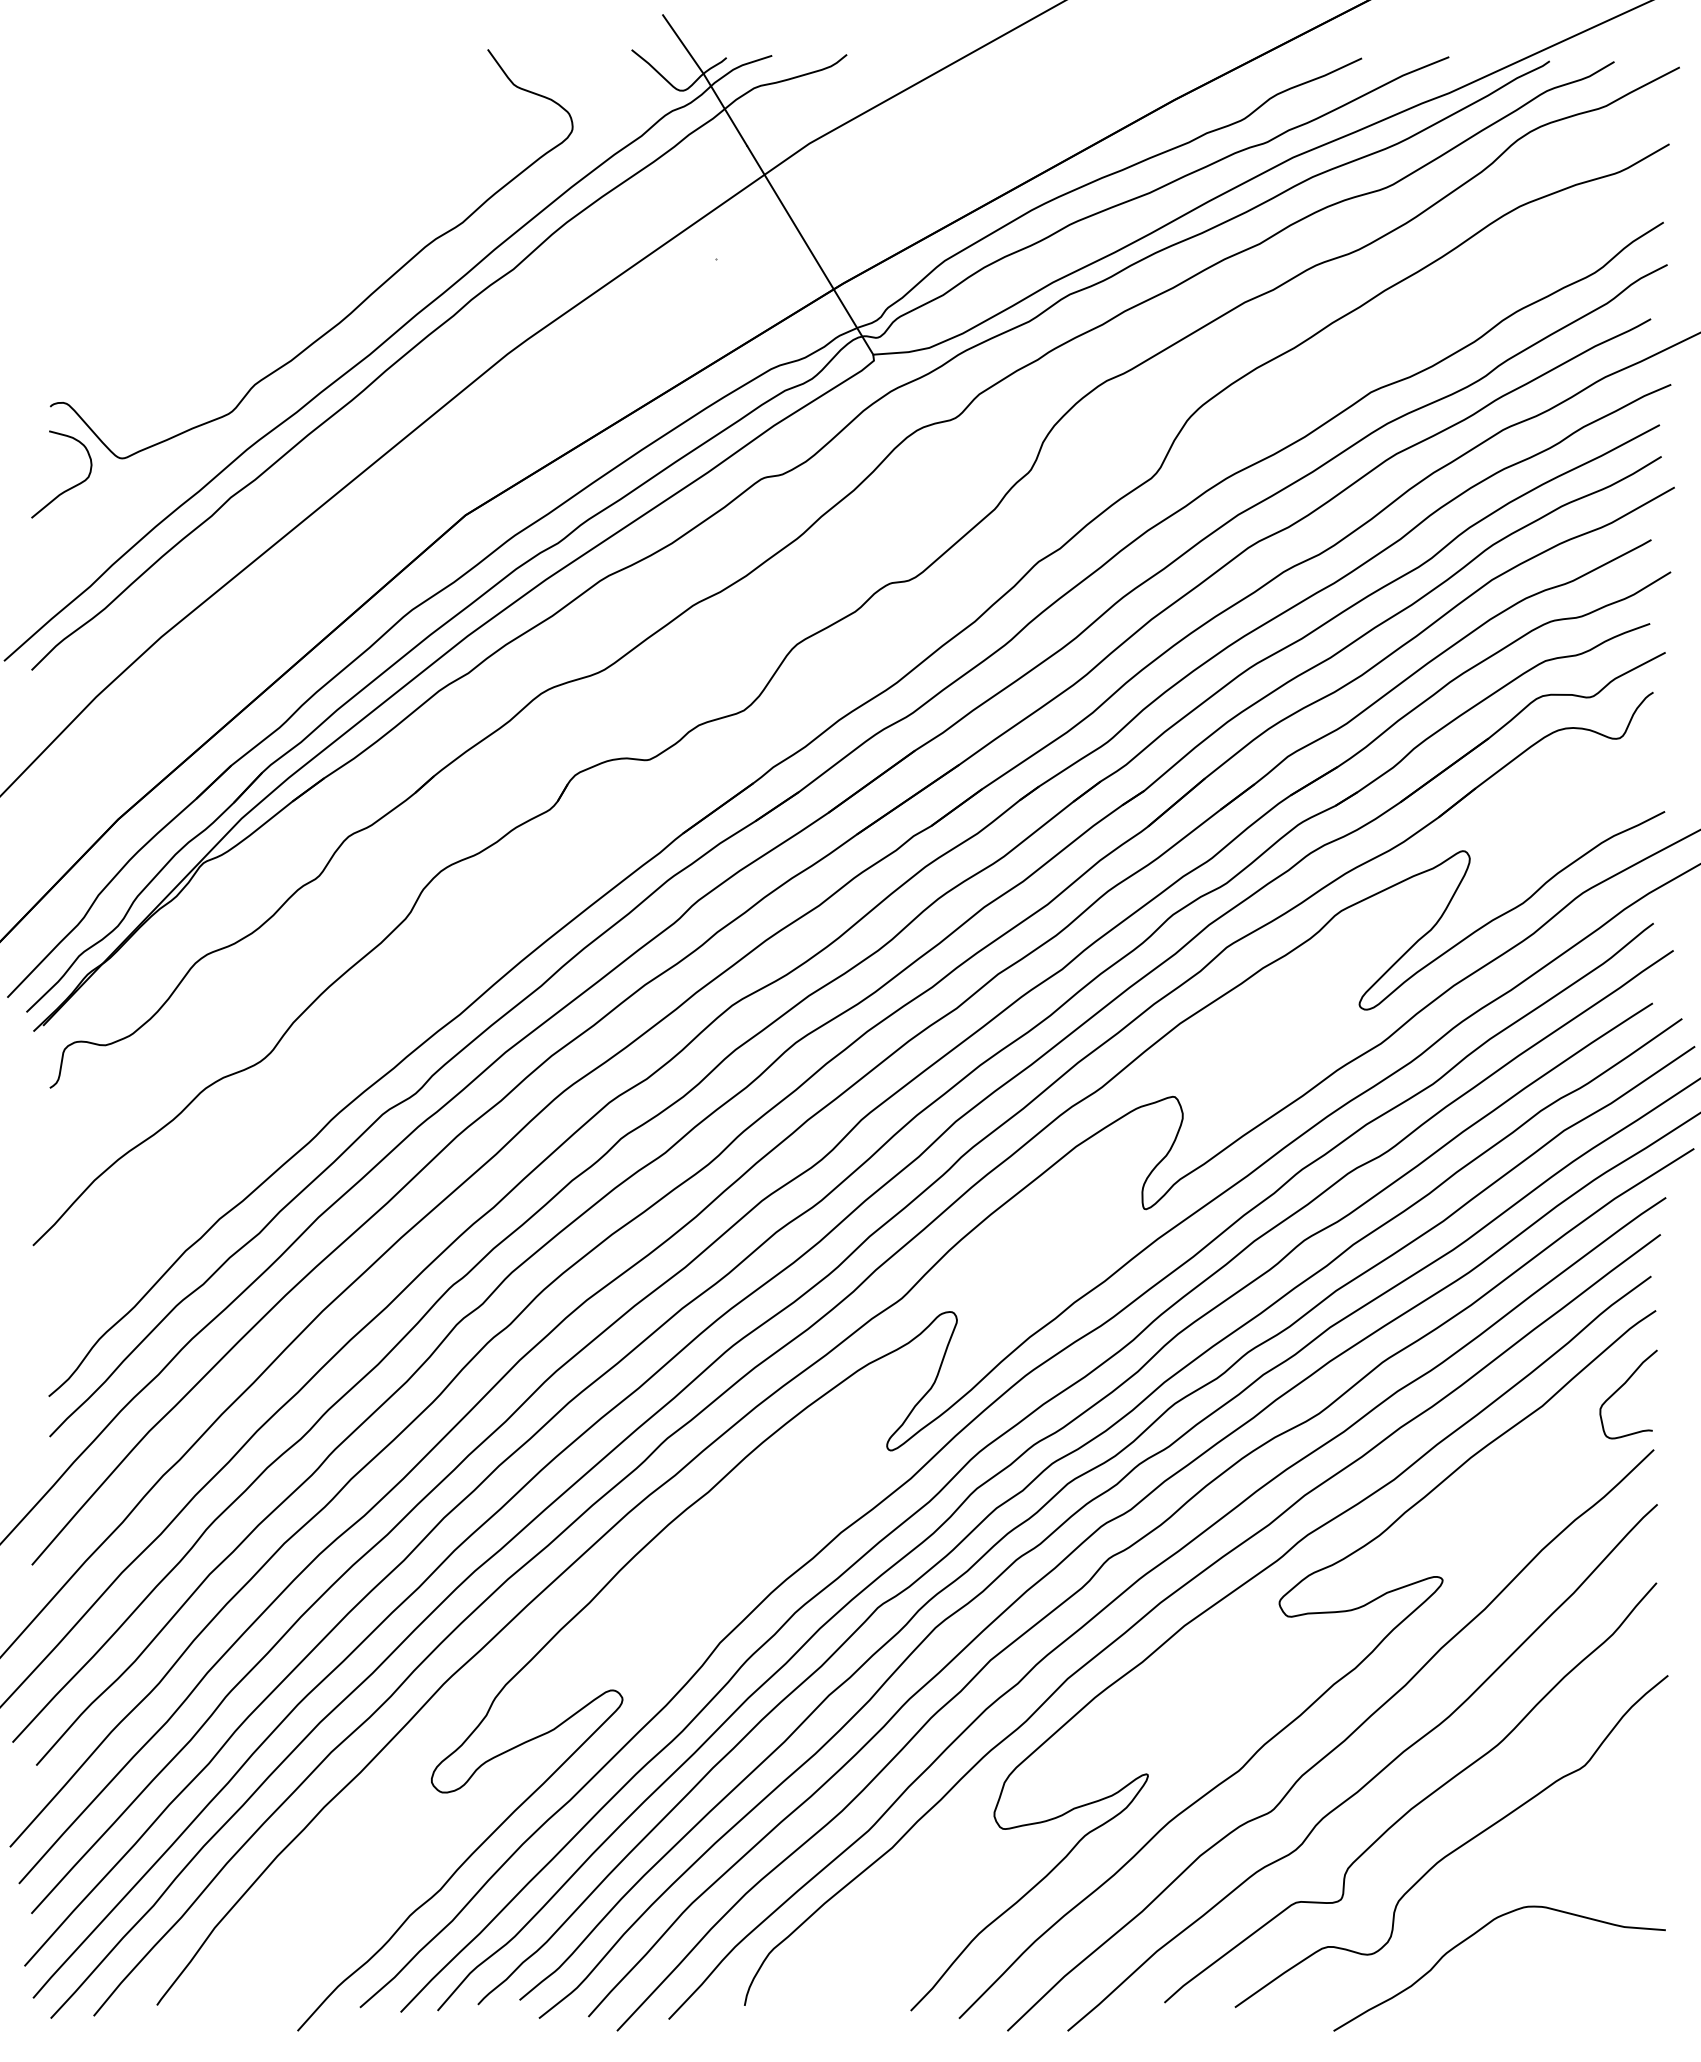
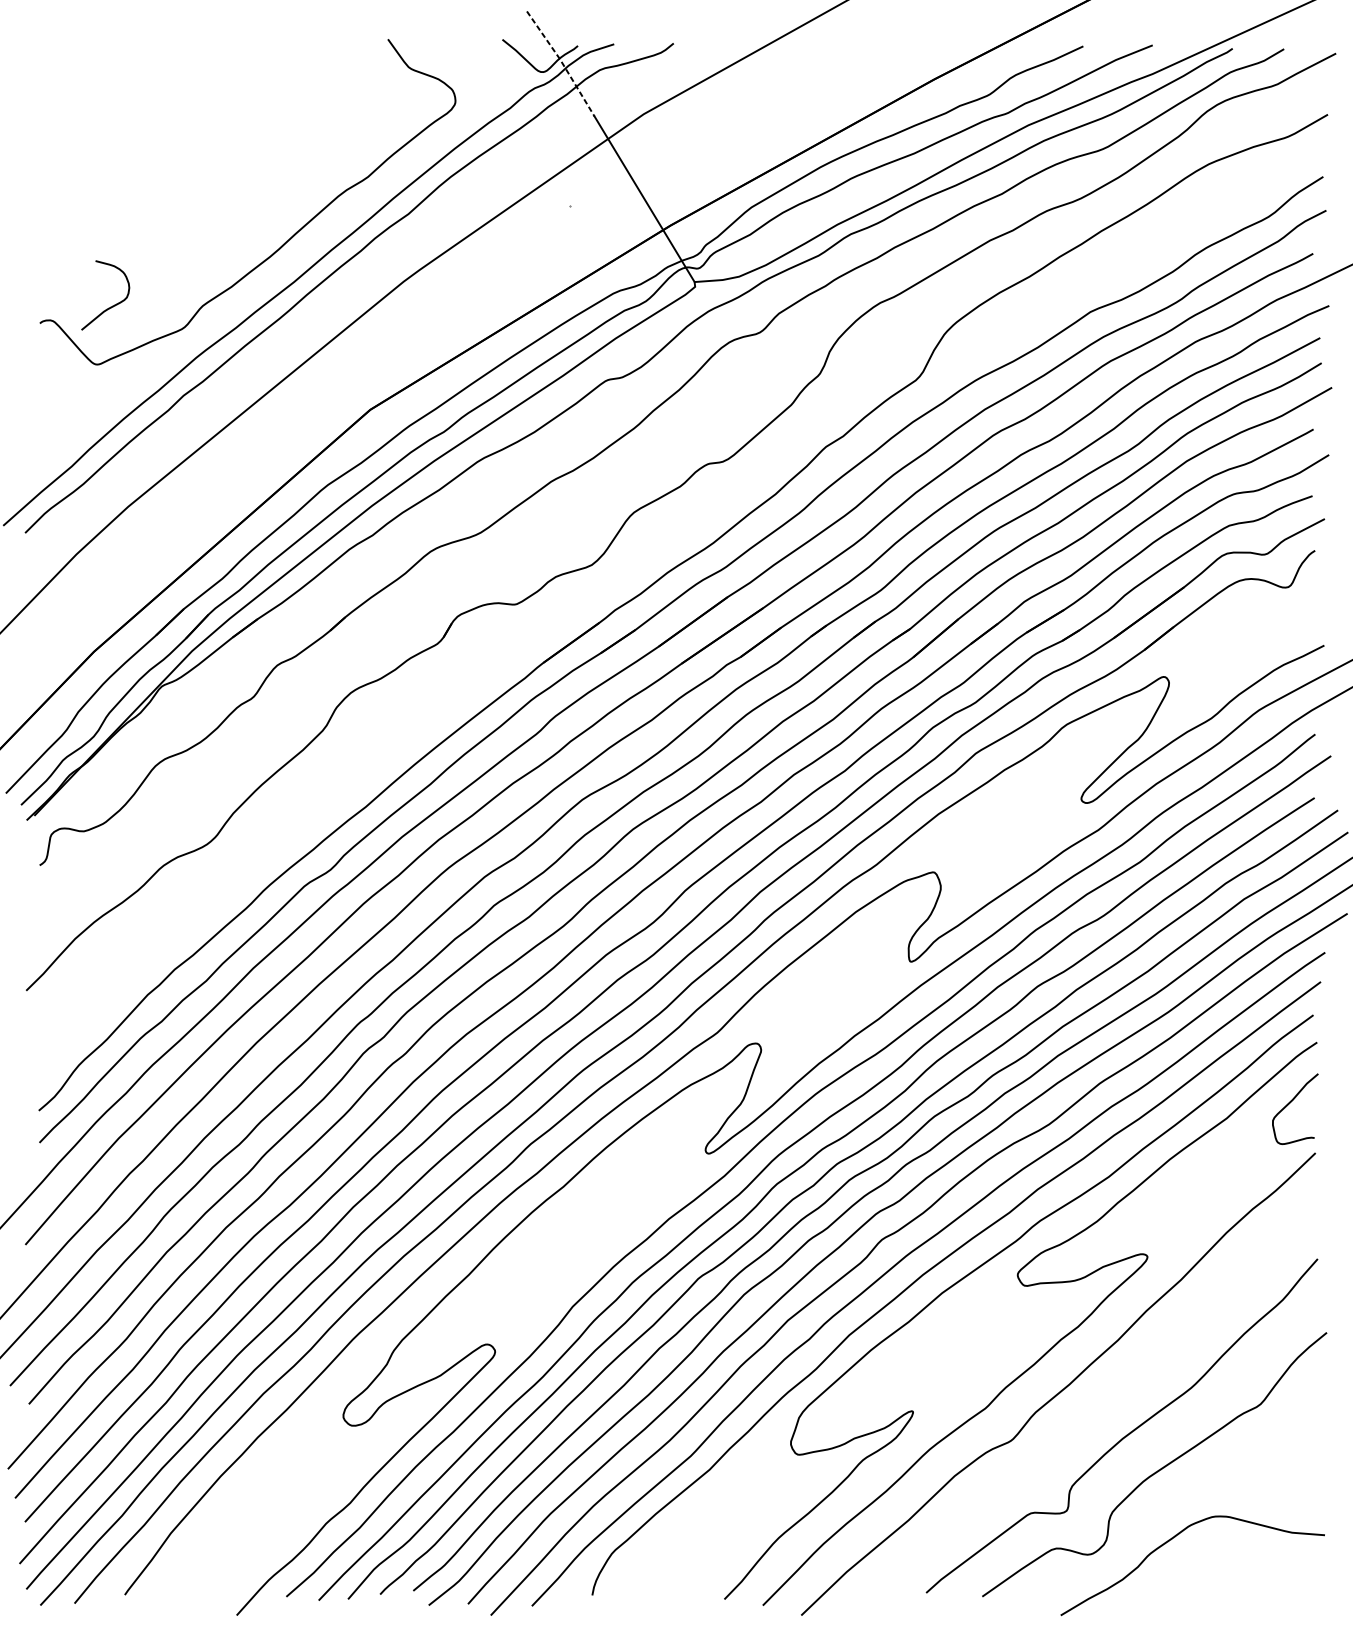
line: (706, 78) -> (561, 62), solid -> dashed
curve: (68, 488) -> (110, 306), moved
curve: (1372, 1777) -> (1091, 1413), removed

